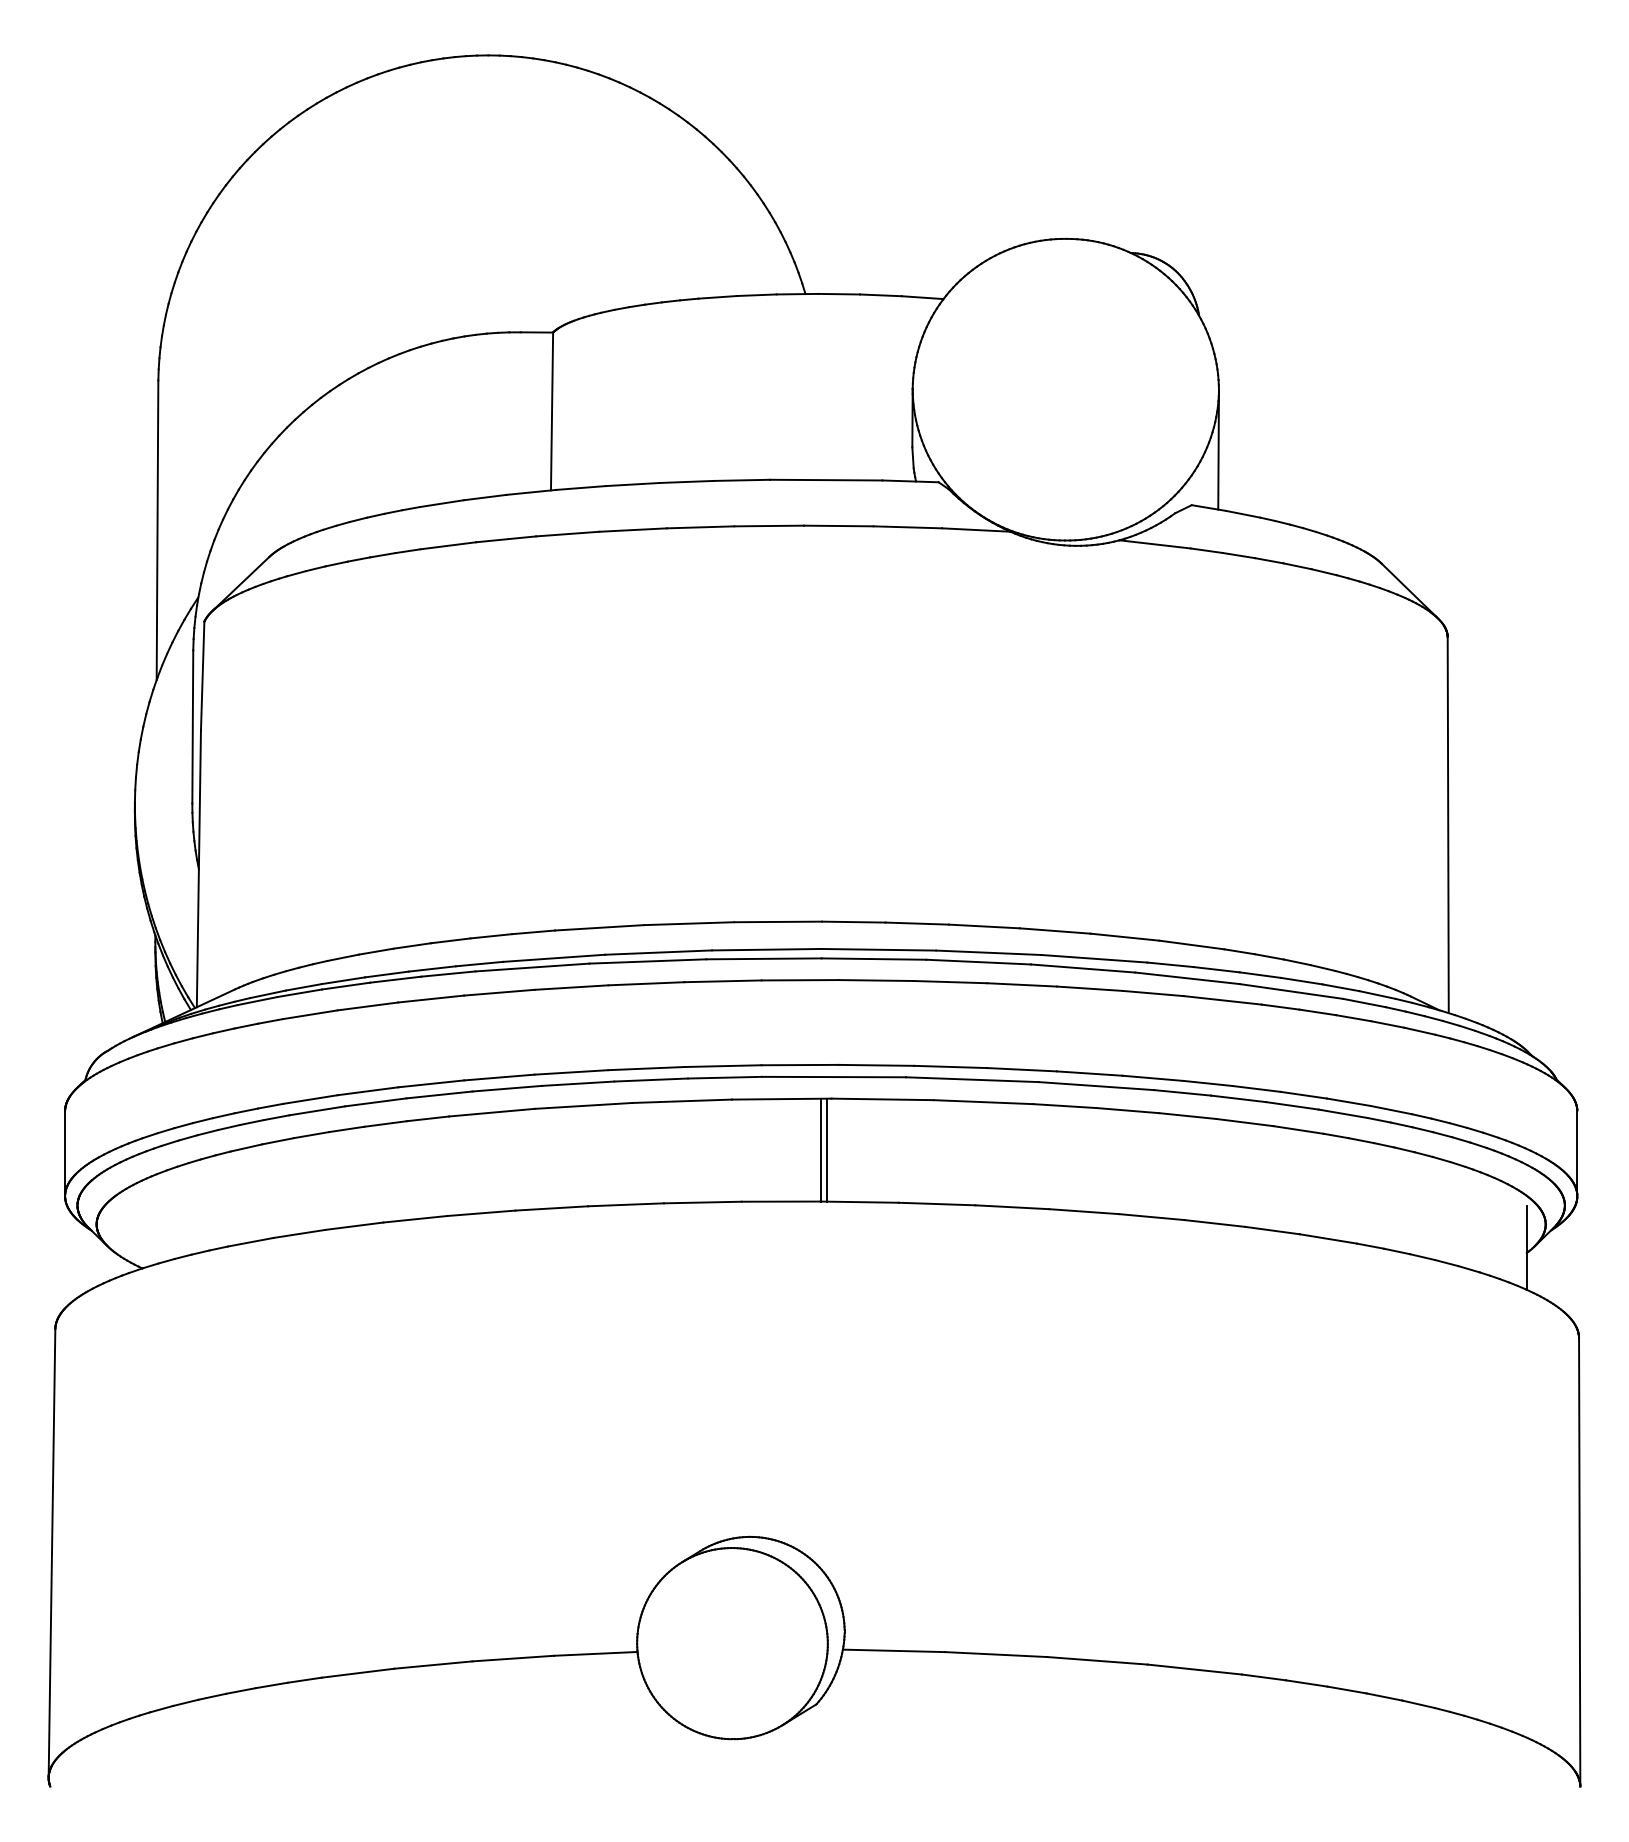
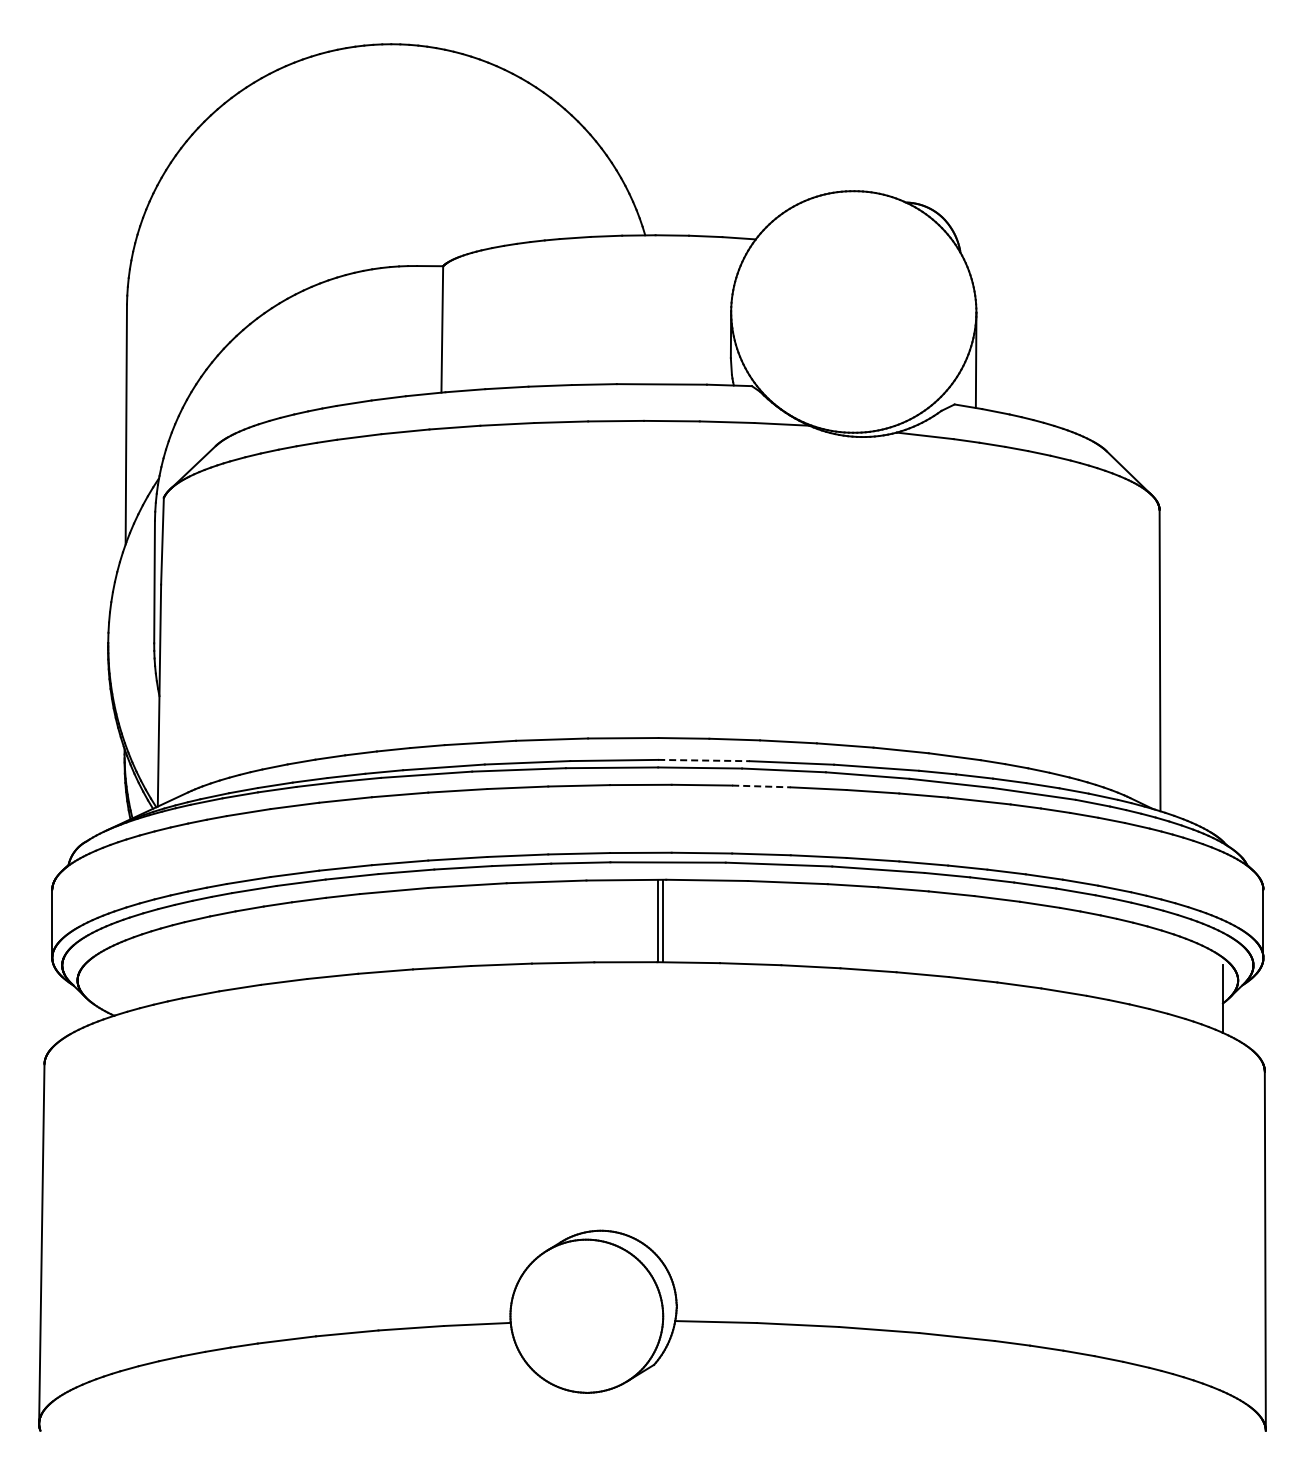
line: (879, 949) -> (704, 760), solid -> dashed
line: (950, 982) -> (761, 786), solid -> dashed

